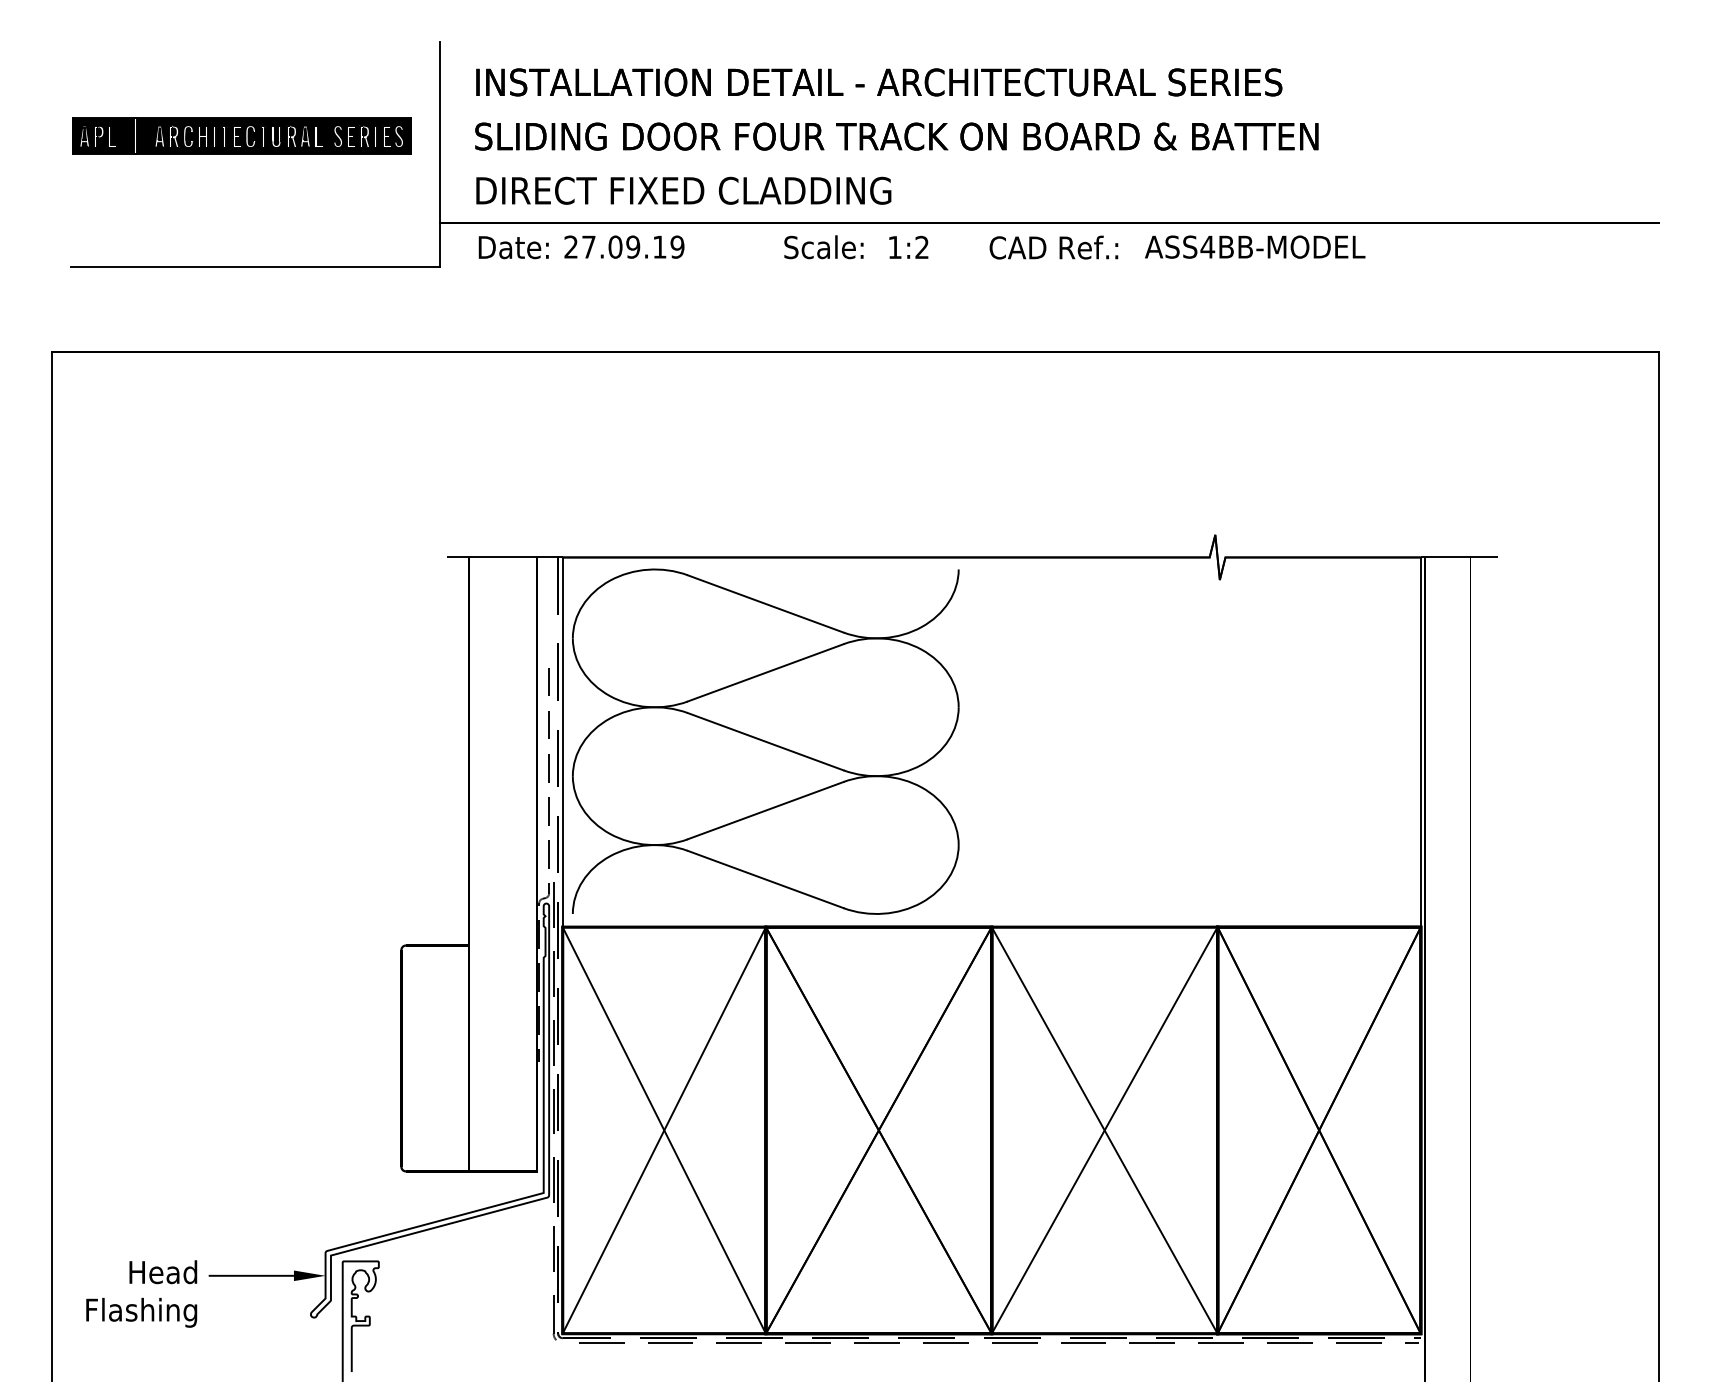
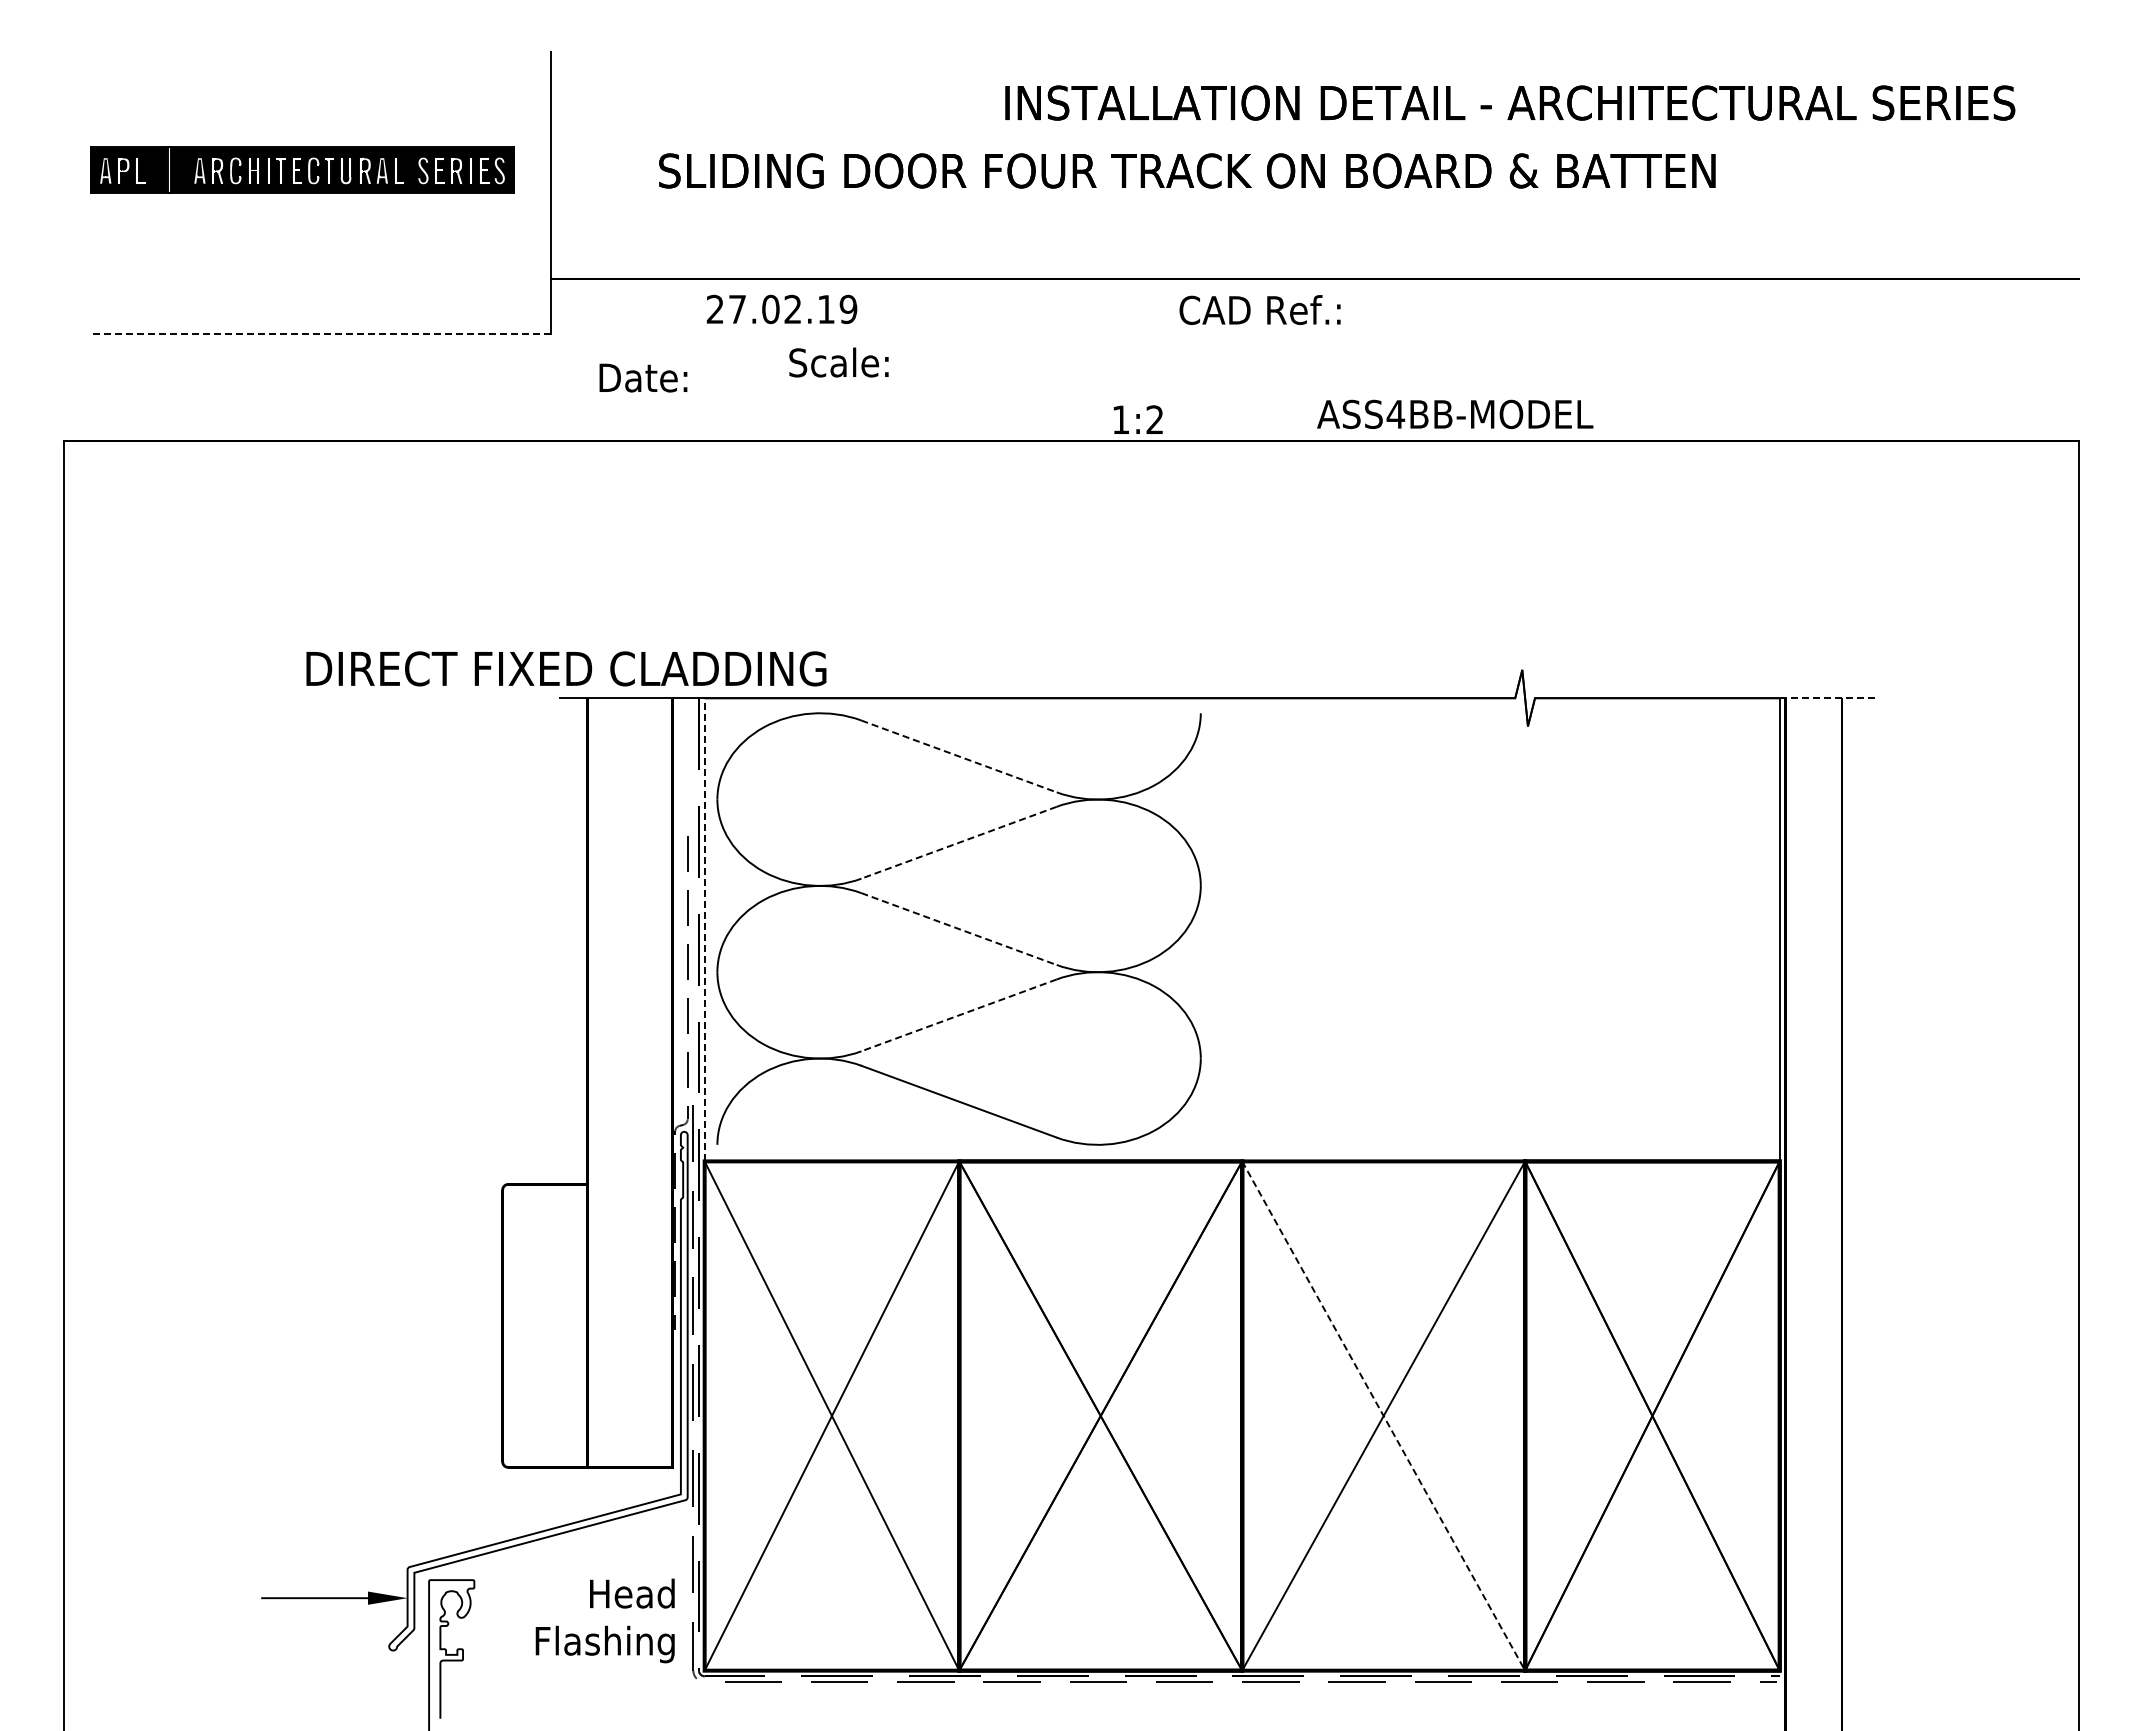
text: (879, 81) -> (1510, 102), moved
text: (897, 136) -> (1187, 170), moved
text: (683, 190) -> (566, 668), moved
text: (513, 247) -> (643, 377), moved
text: (632, 247) -> (792, 309), 27.09.19 -> 27.02.19
text: (823, 247) -> (838, 362), moved
text: (908, 247) -> (1137, 419), moved
text: (1053, 247) -> (1259, 309), moved
text: (1255, 247) -> (1455, 414), moved
line: (255, 267) -> (319, 334), solid -> dashed
line: (1459, 557) -> (1828, 698), solid -> dashed
line: (766, 603) -> (959, 756), solid -> dashed
line: (765, 672) -> (958, 842), solid -> dashed
line: (562, 742) -> (704, 929), solid -> dashed
line: (766, 742) -> (959, 929), solid -> dashed
line: (765, 810) -> (958, 1015), solid -> dashed
line: (1104, 1130) -> (1383, 1416), solid -> dashed
text: (141, 1293) -> (604, 1620), moved

